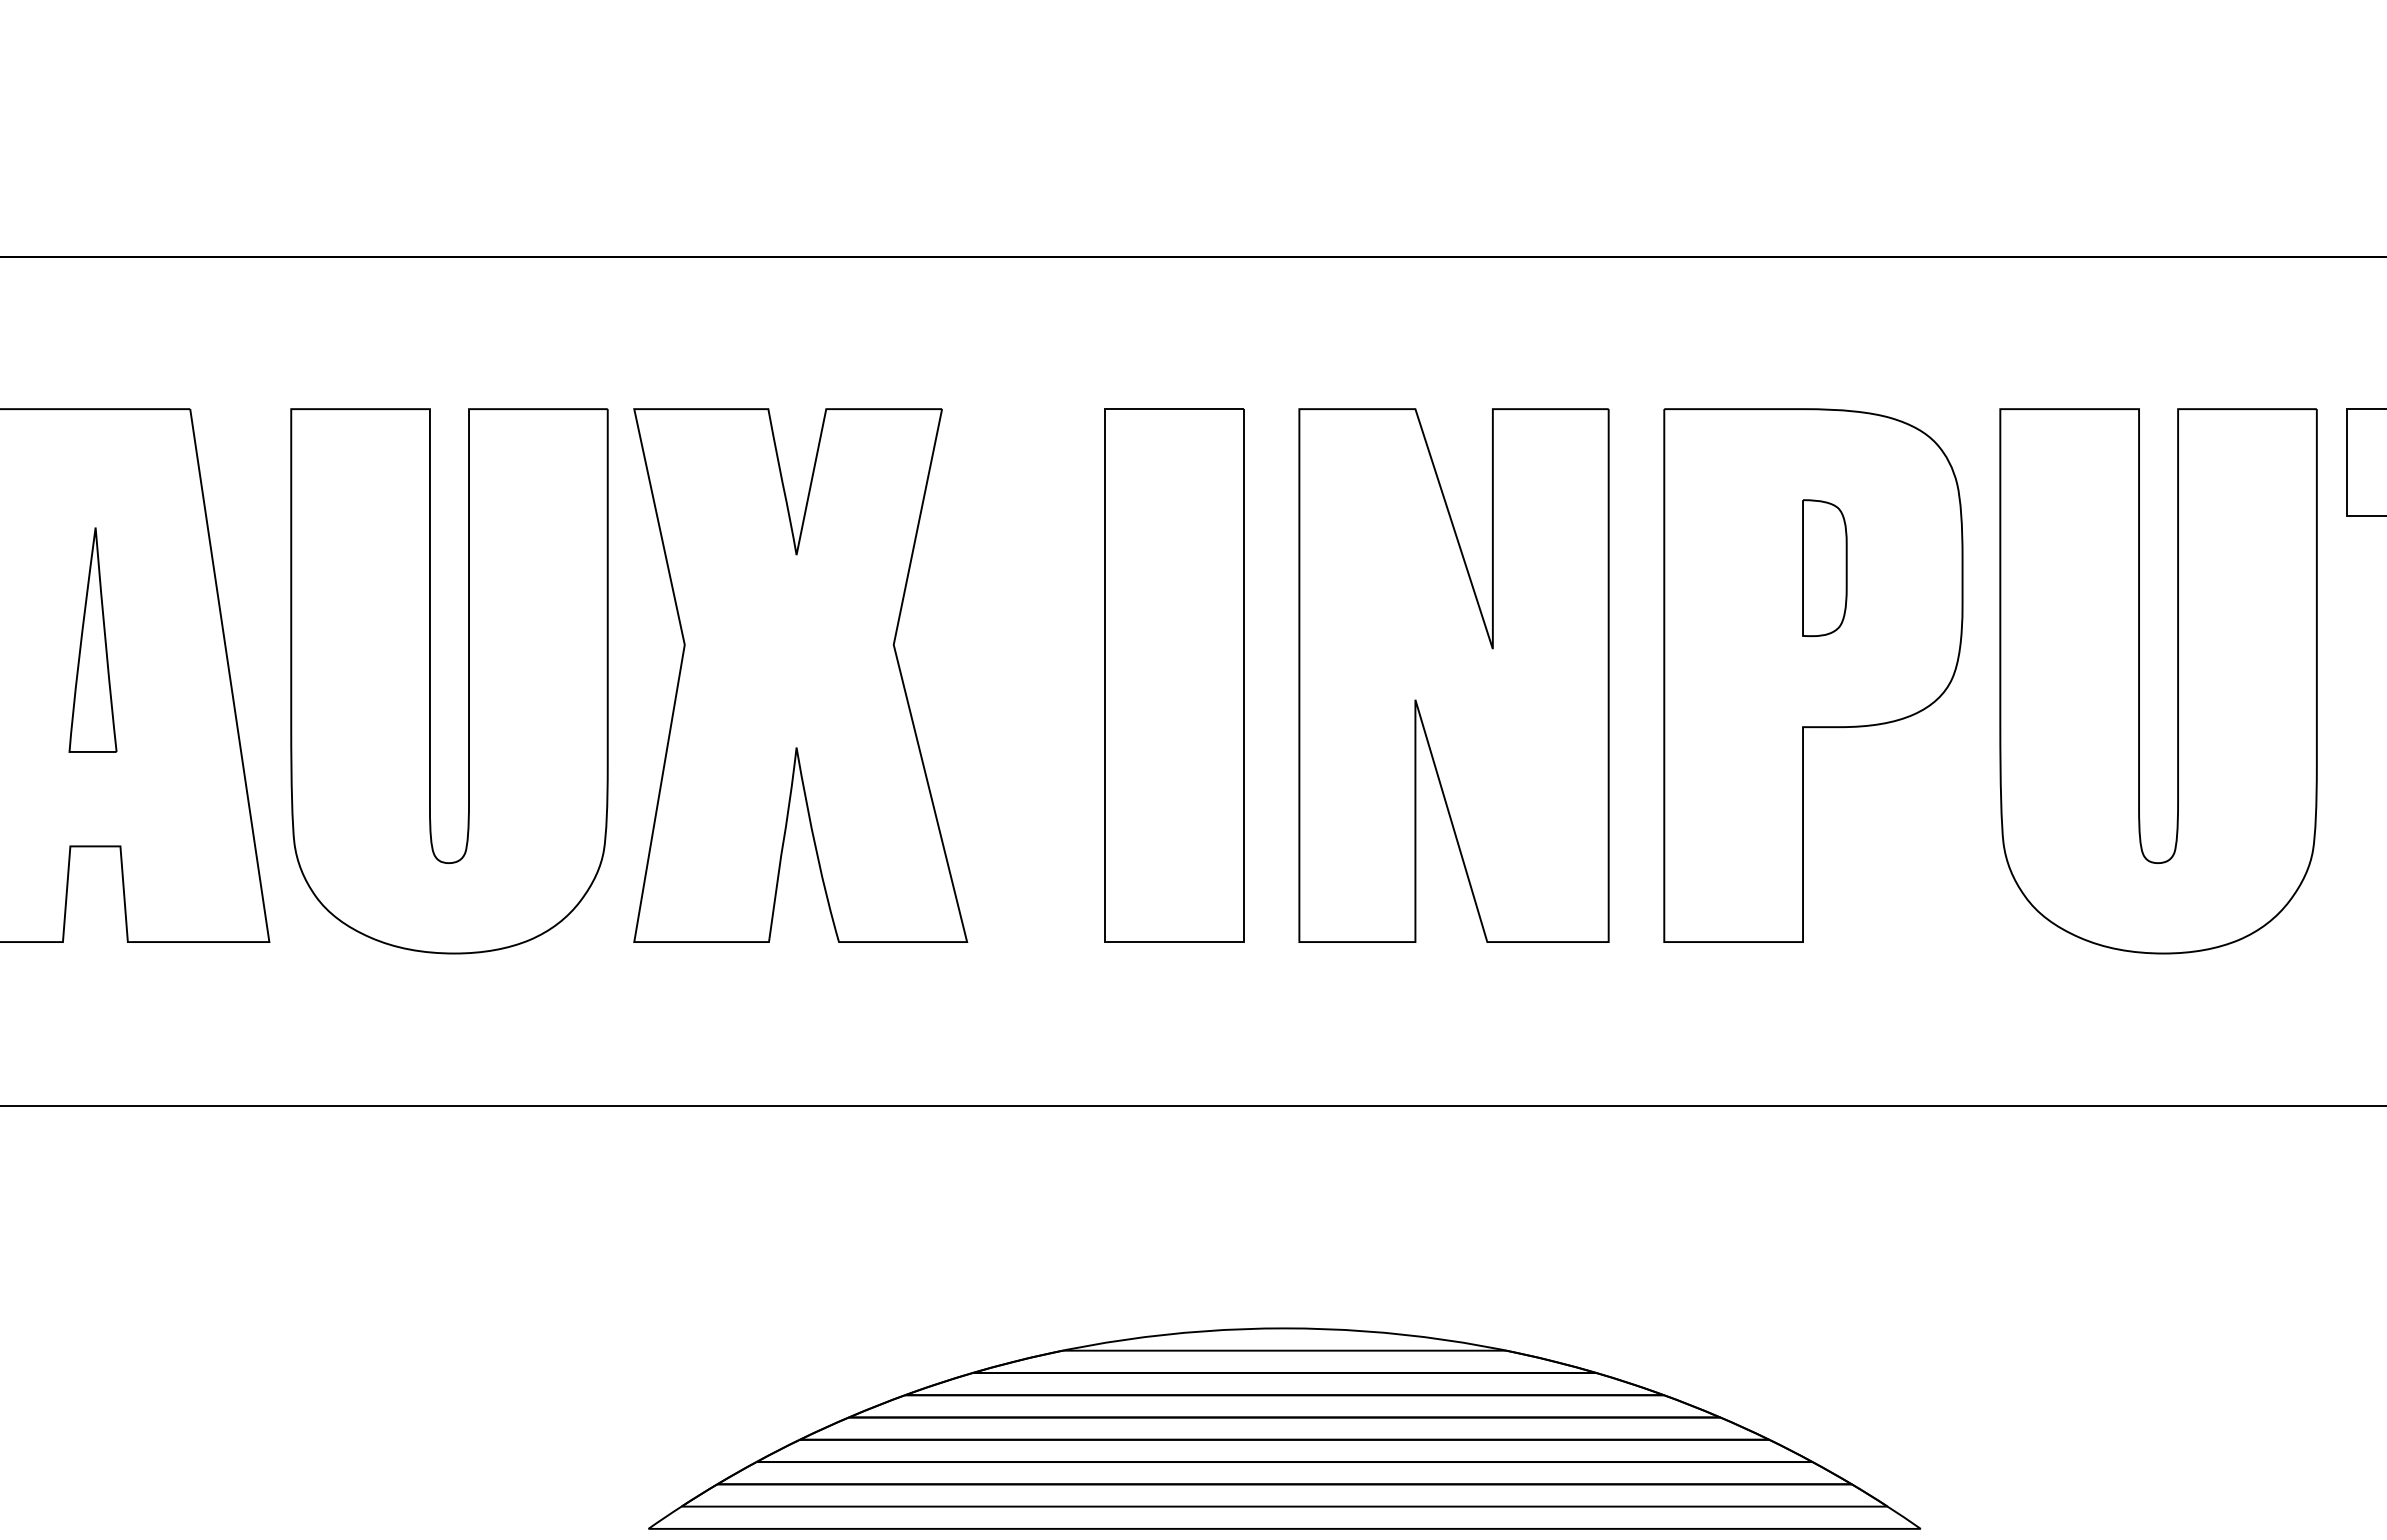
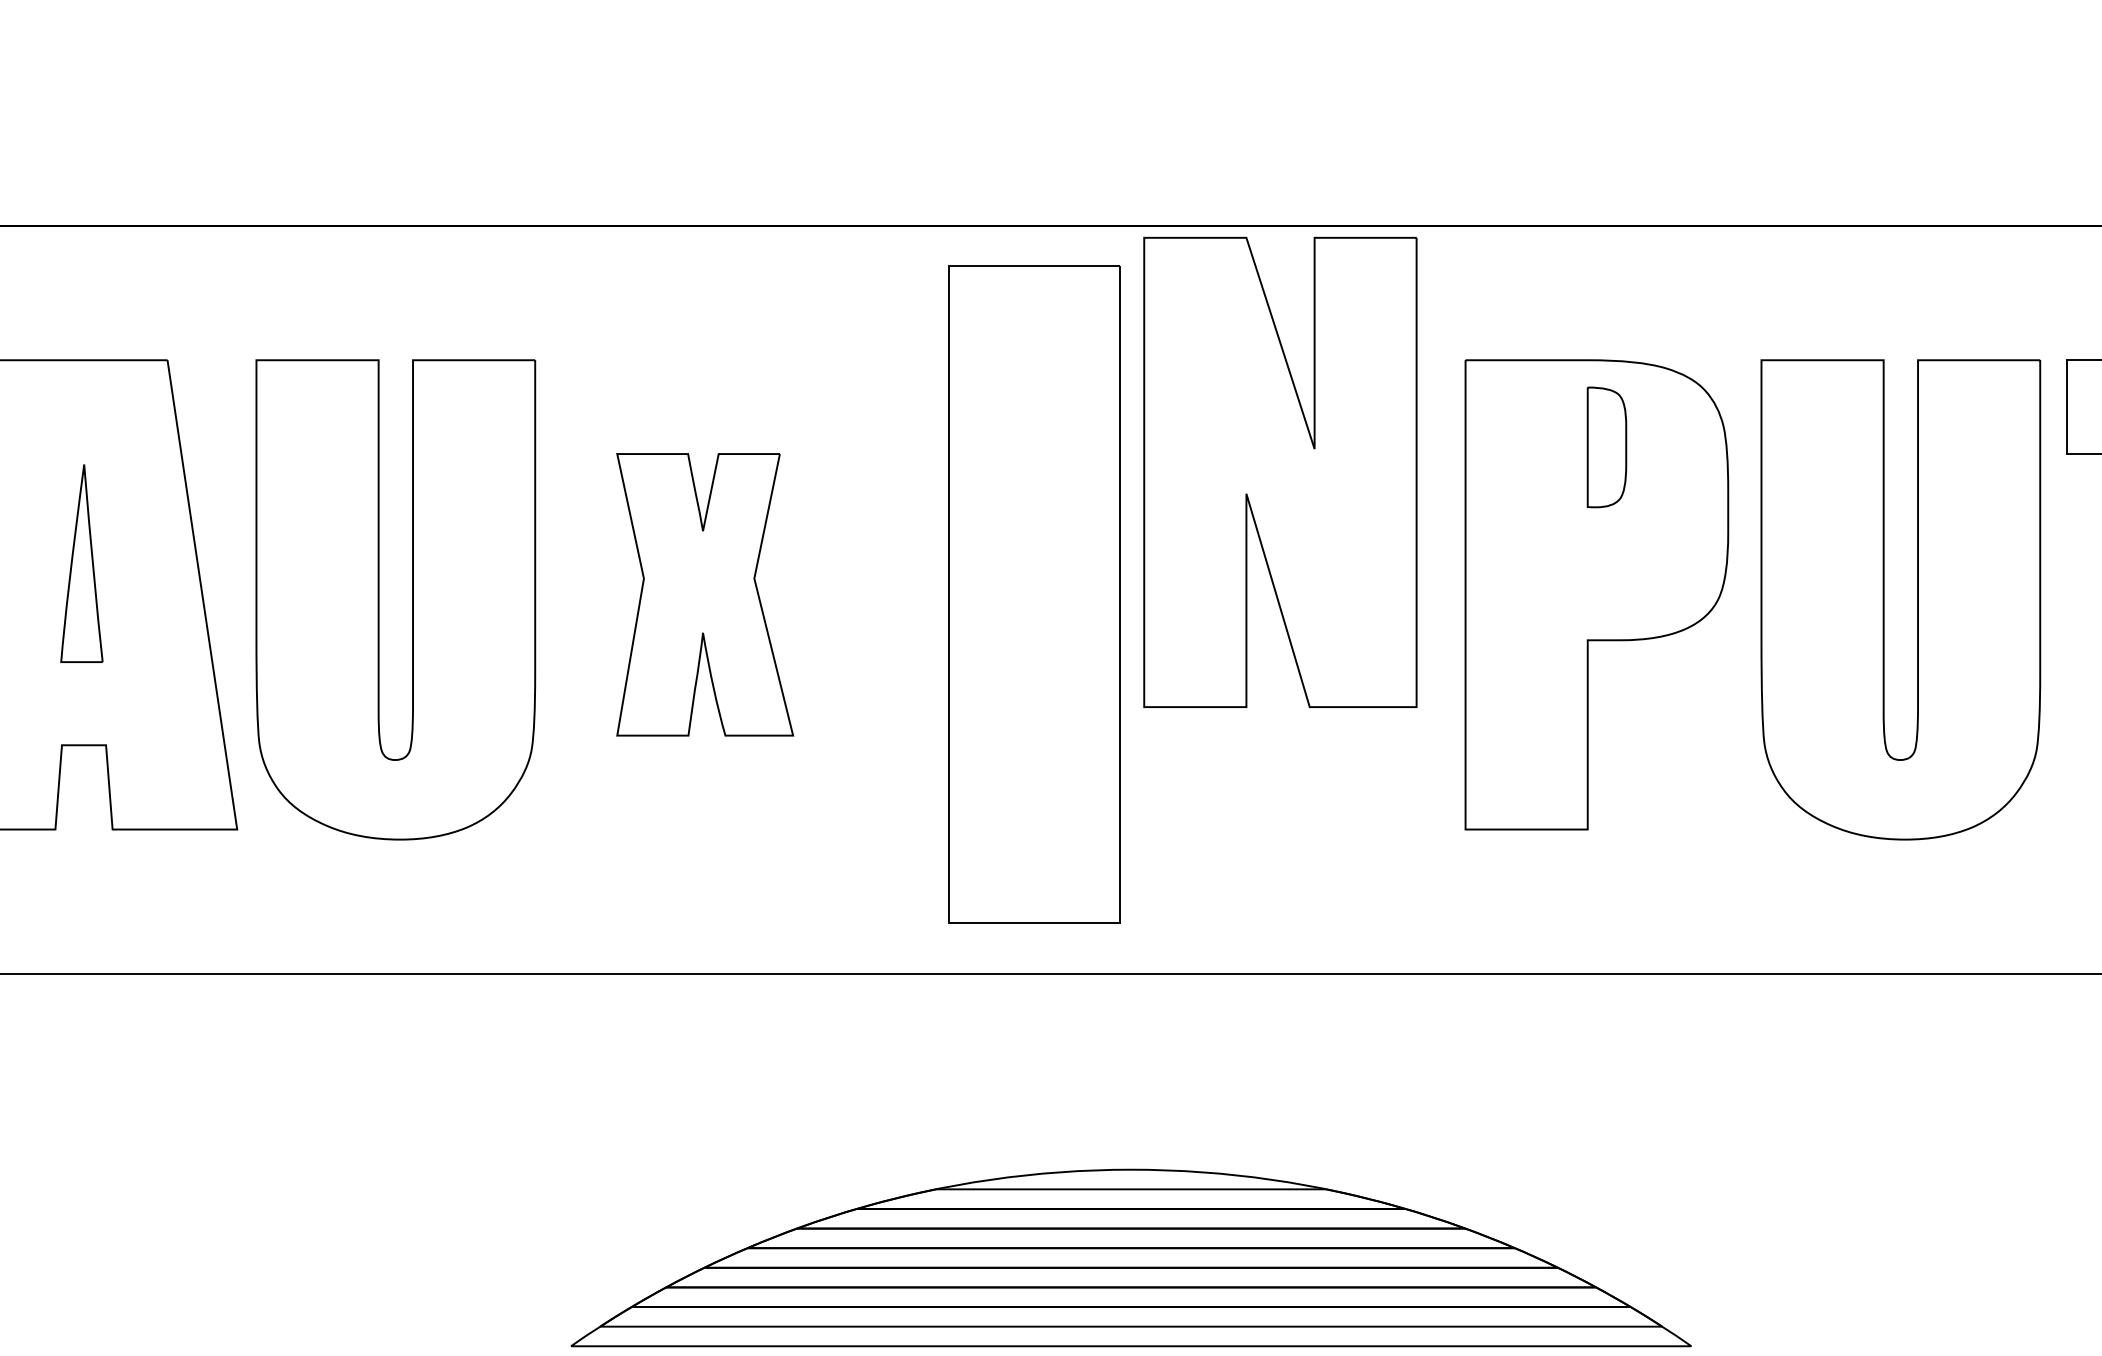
part: (1824, 567) -> (1606, 446), moved
part: (800, 675) -> (704, 594), size x0.6
part: (1174, 675) -> (1034, 594), size x1.4
part: (1453, 675) -> (1279, 472), moved

